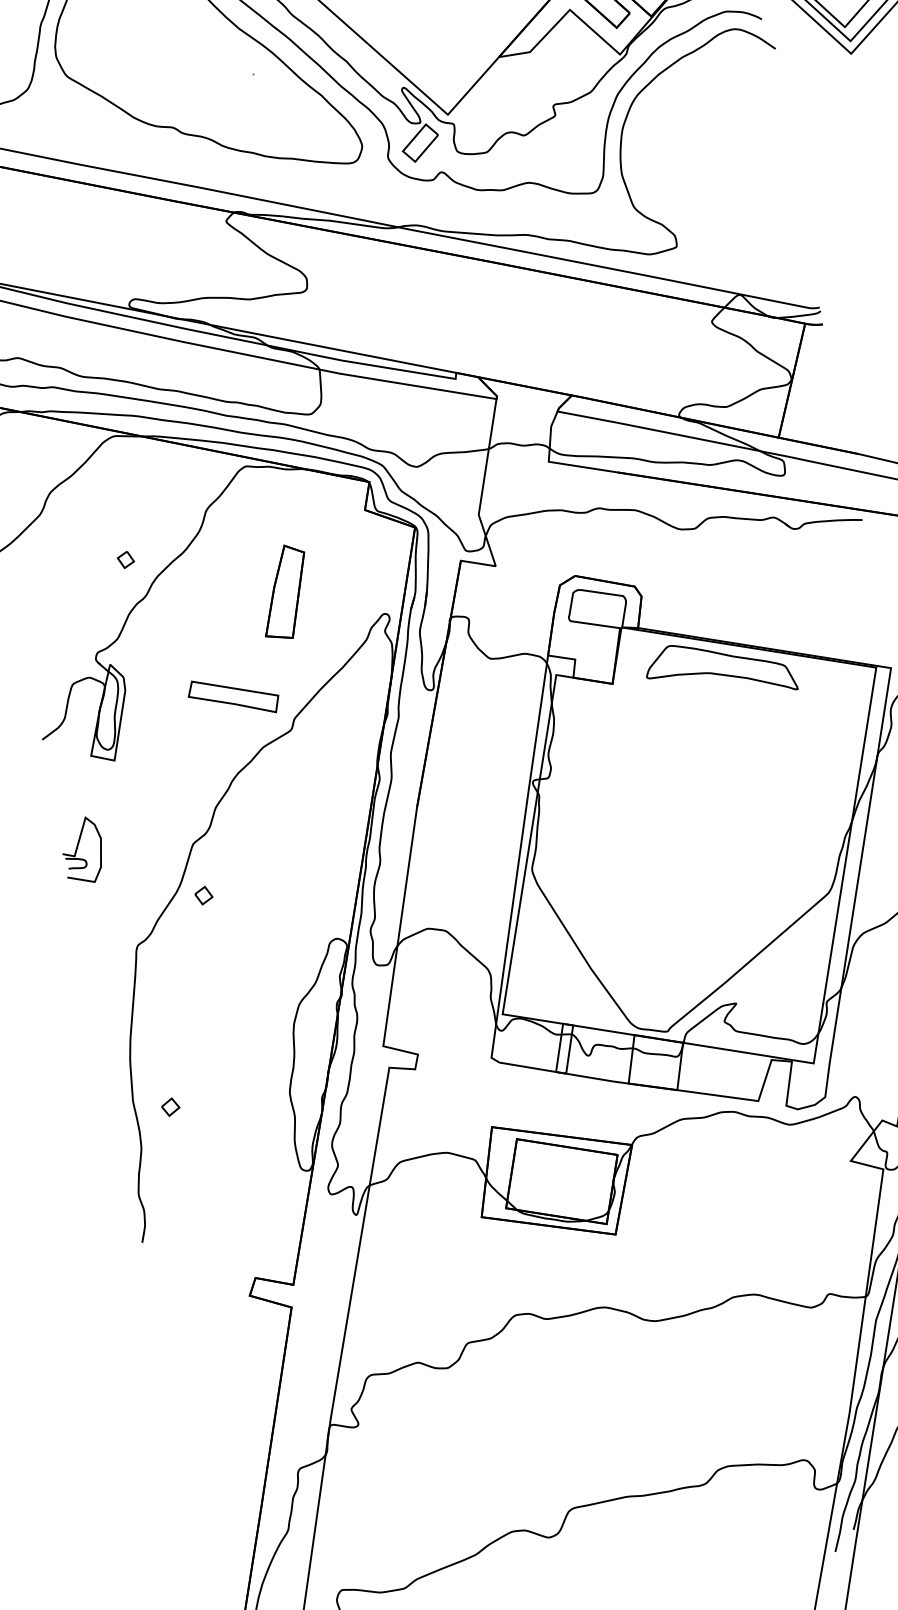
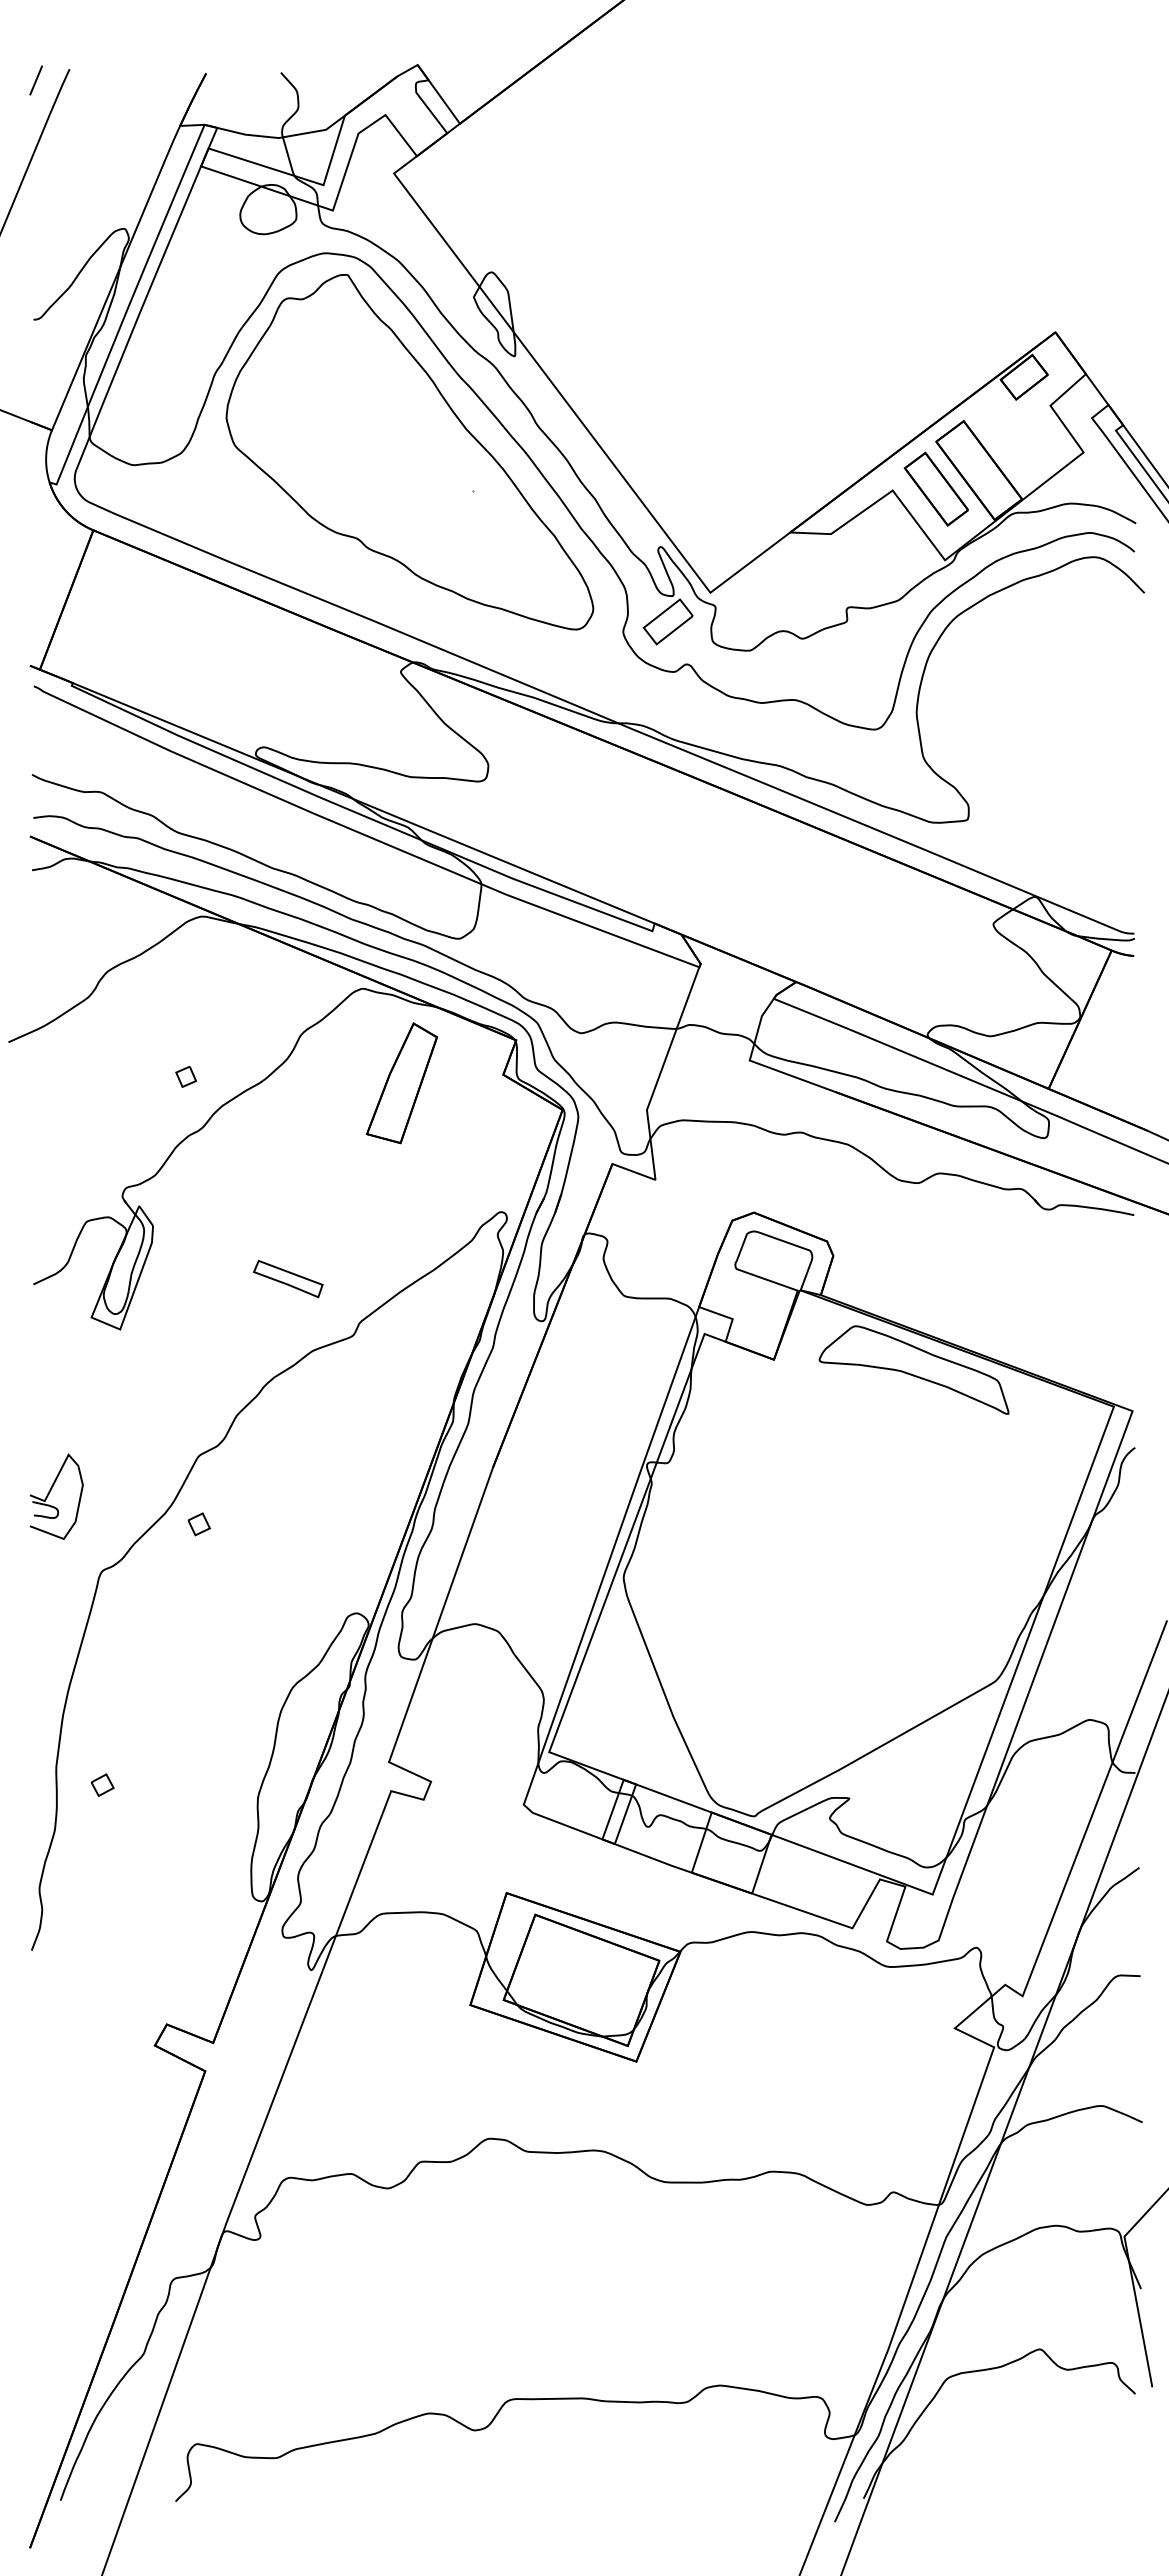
part: (284, 592) -> (401, 1083), moved
part: (233, 696) -> (288, 1278), size x0.6
part: (77, 848) -> (50, 1492), moved

